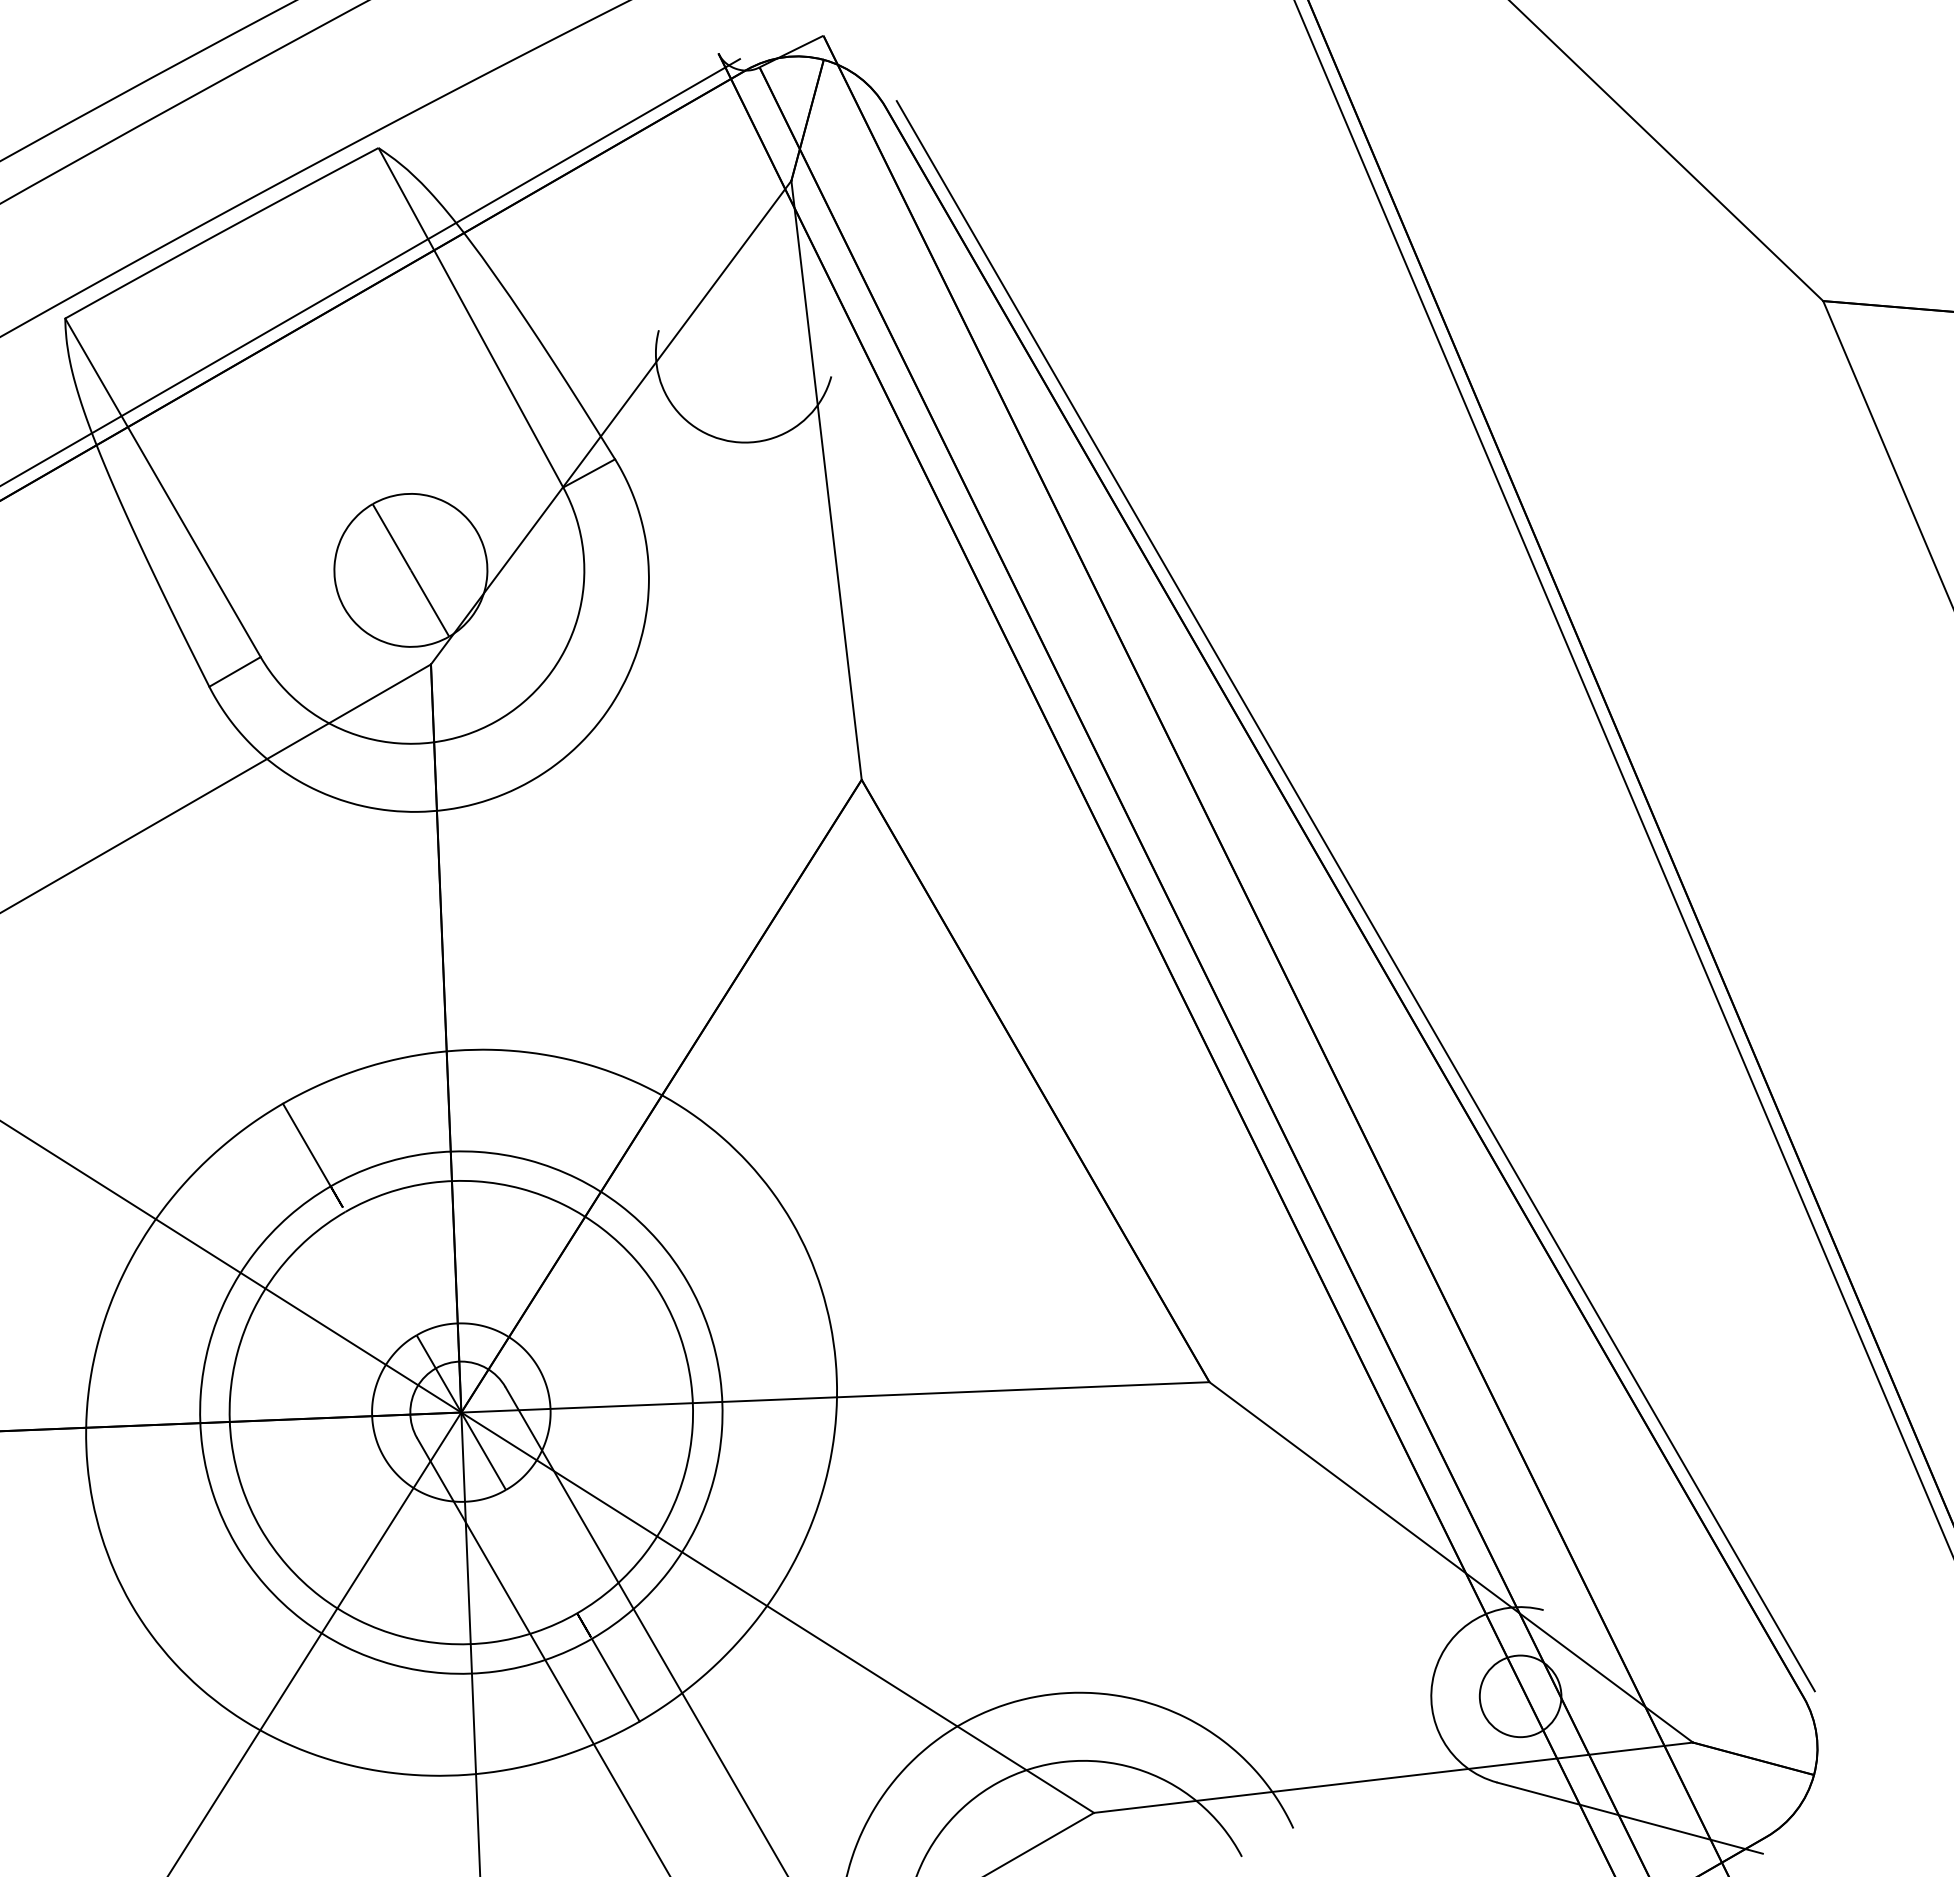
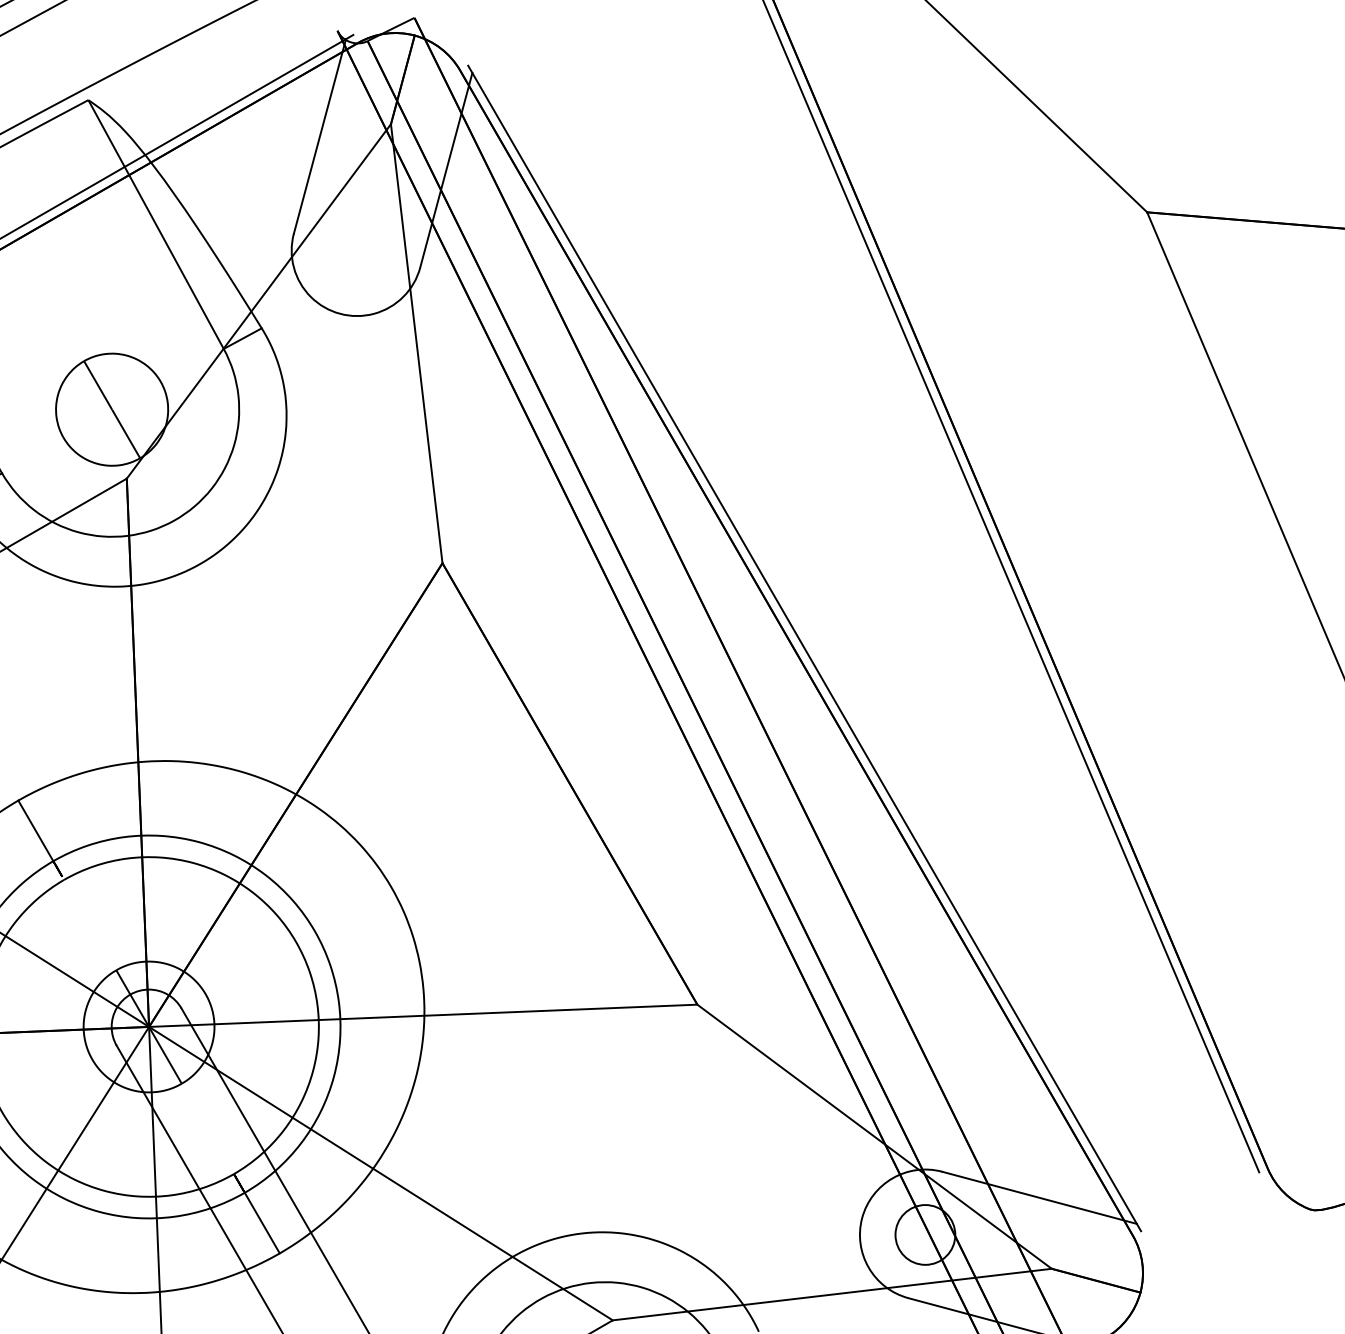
line: (694, 197) -> (319, 136), added
line: (866, 243) -> (446, 170), added
line: (1676, 1645) -> (1039, 1197), added

